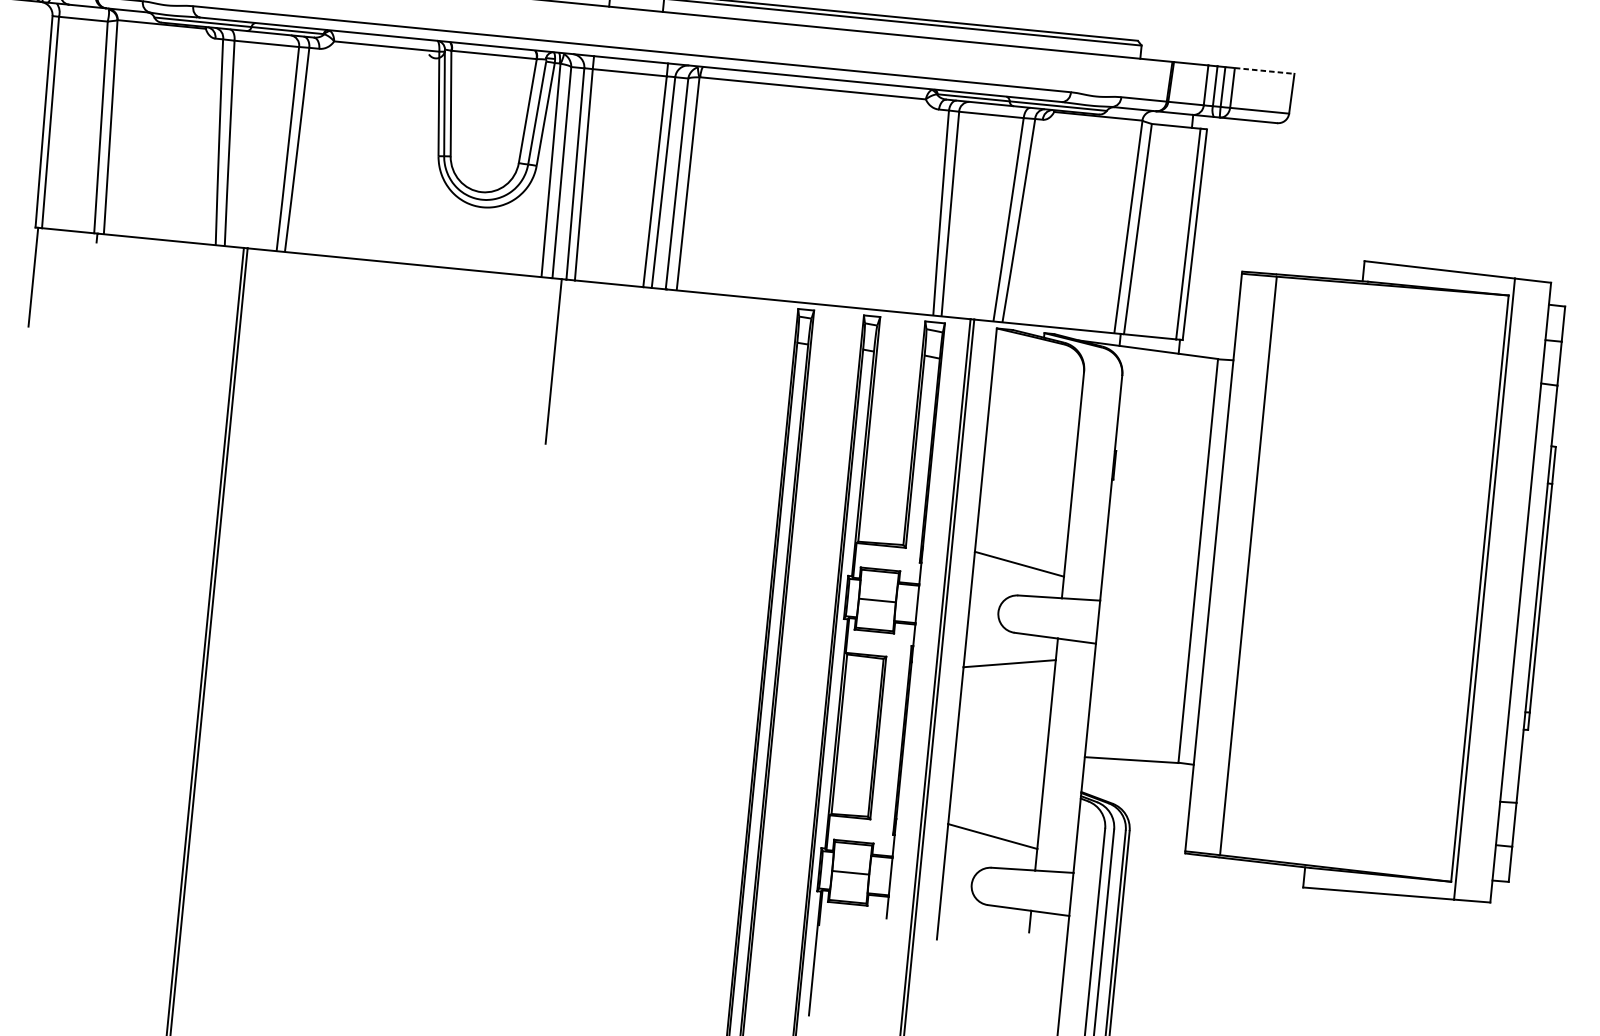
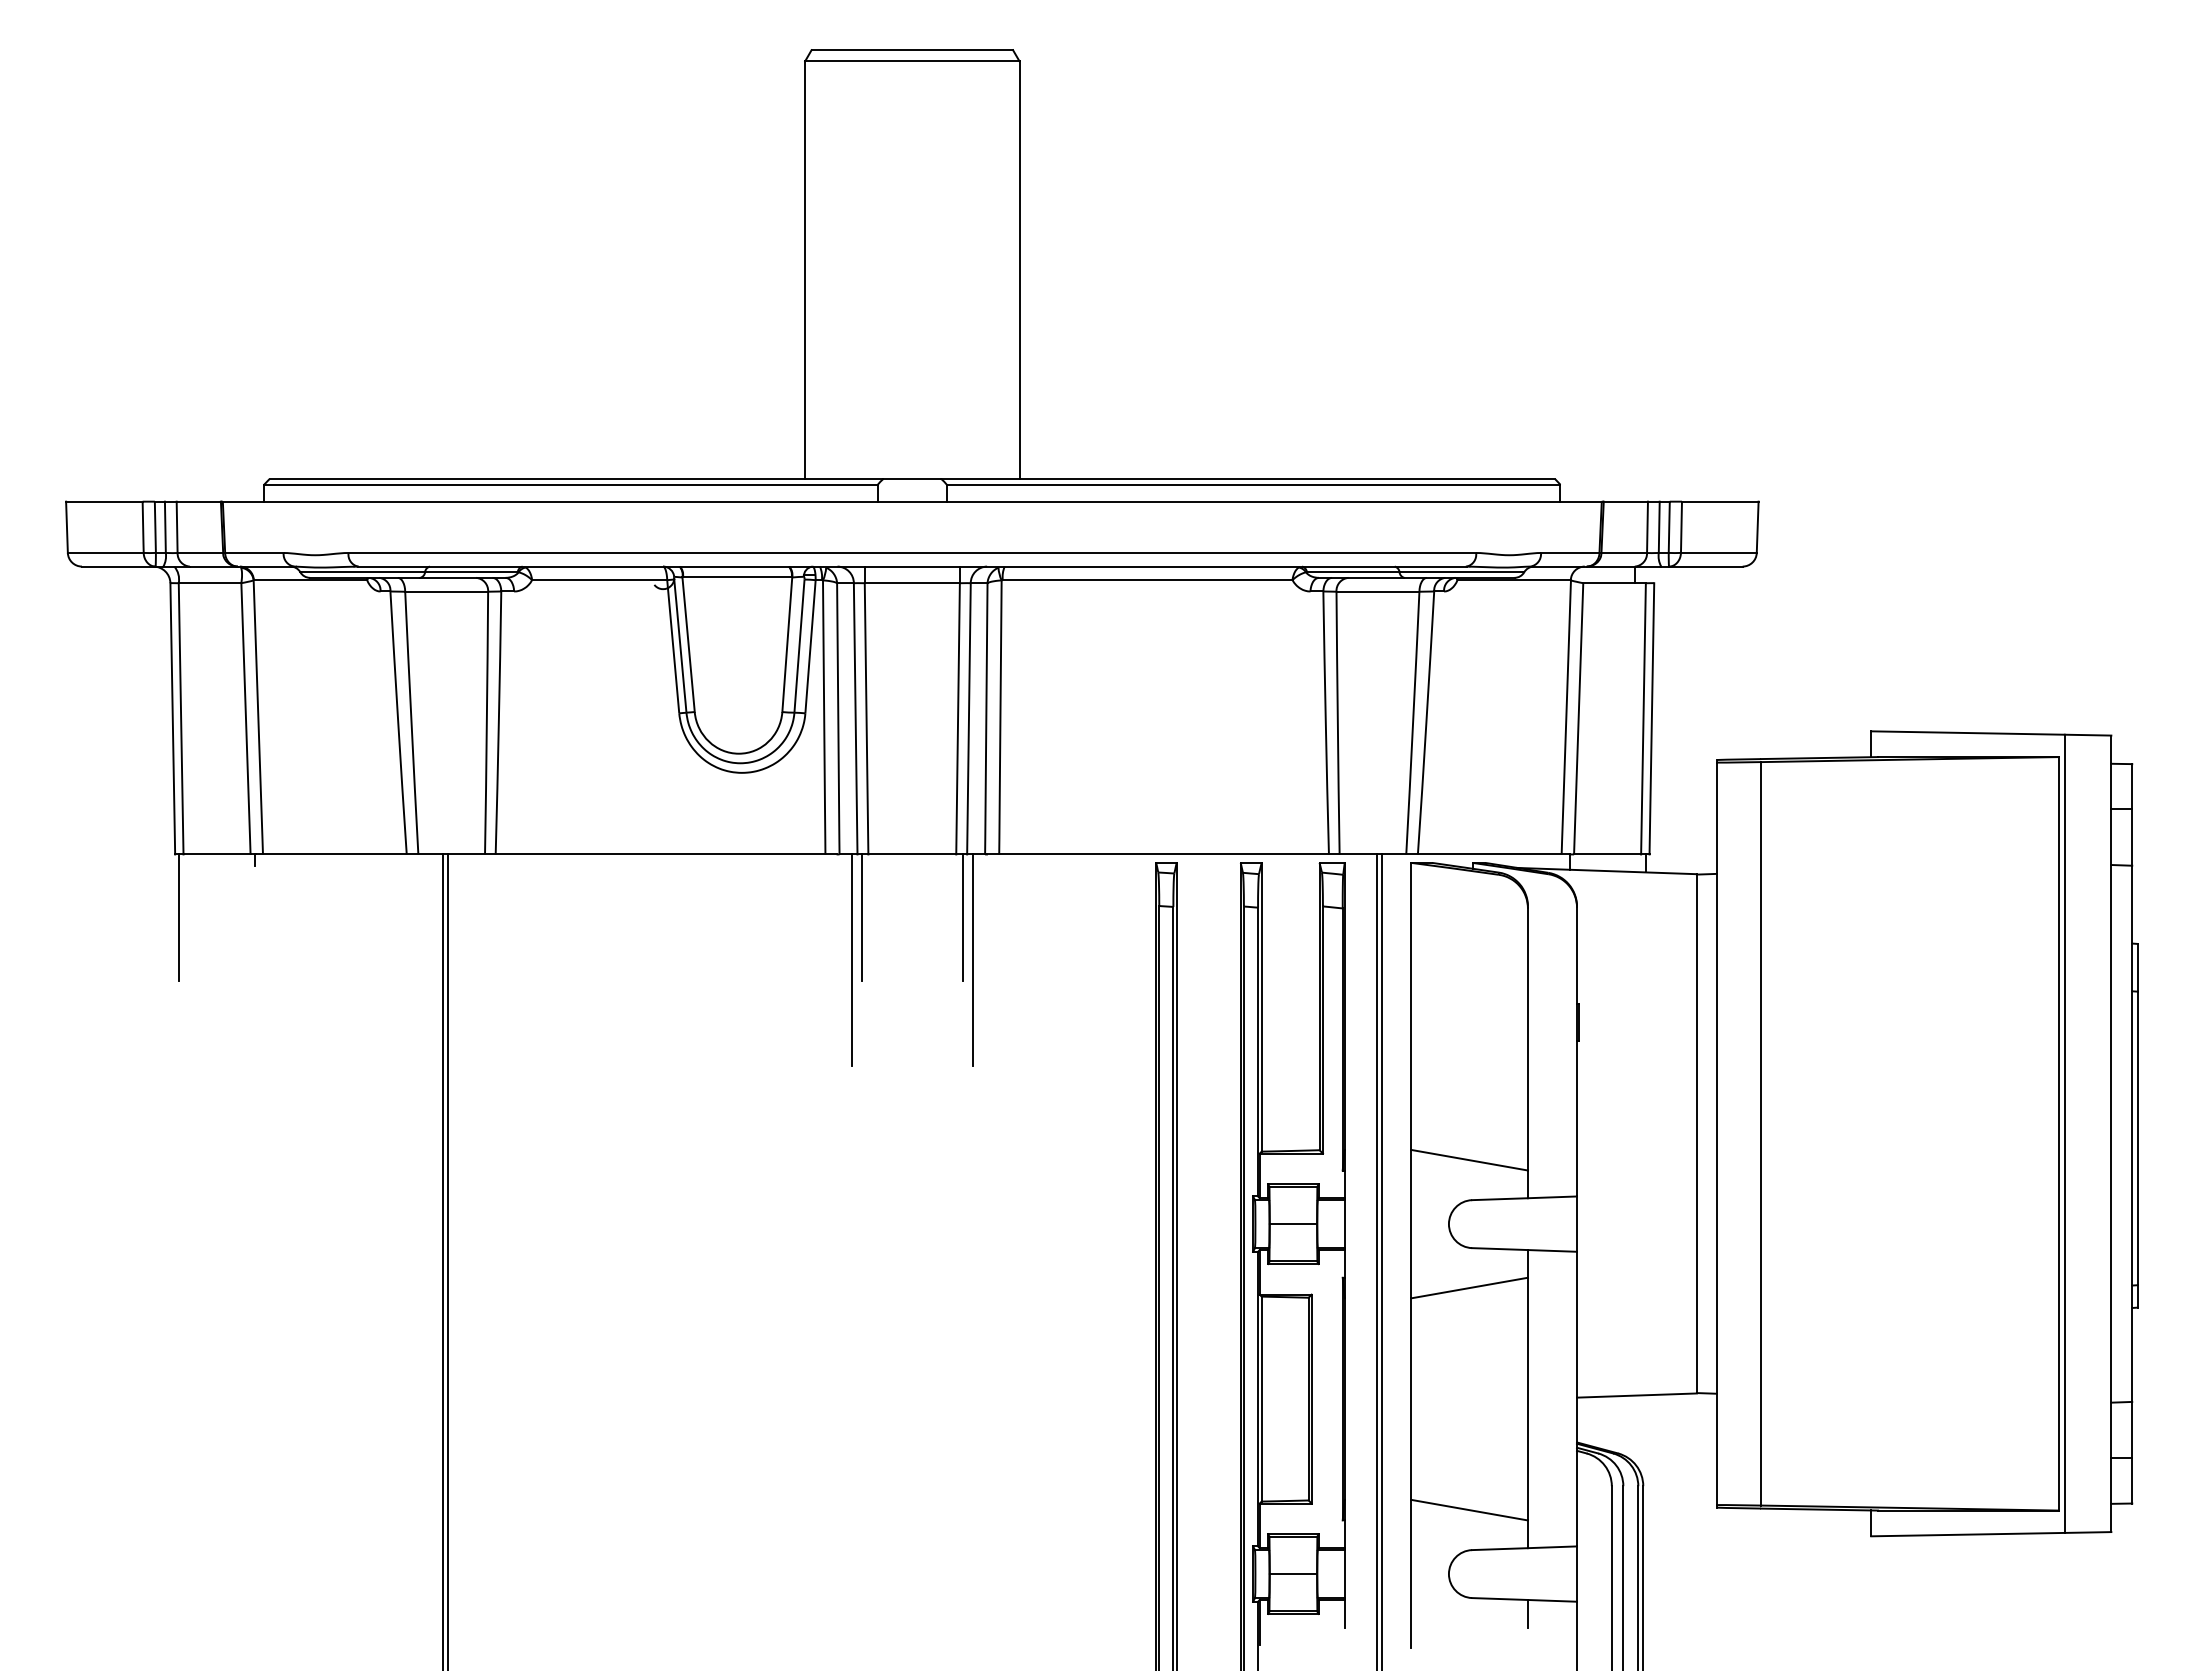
line: (1264, 70) -> (1720, 501), dashed -> solid
line: (564, 328) -> (861, 917), added
line: (644, 336) -> (963, 917), added
line: (648, 370) -> (973, 960), added

